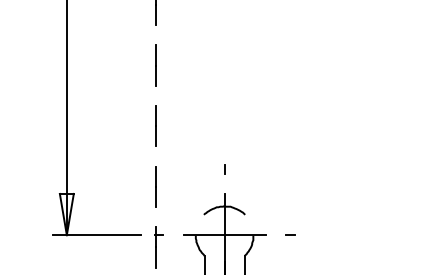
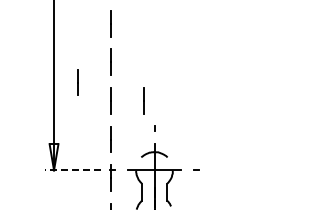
line: (103, 97) -> (77, 82), added
line: (207, 125) -> (143, 100), added
line: (95, 235) -> (72, 170), solid -> dashed

